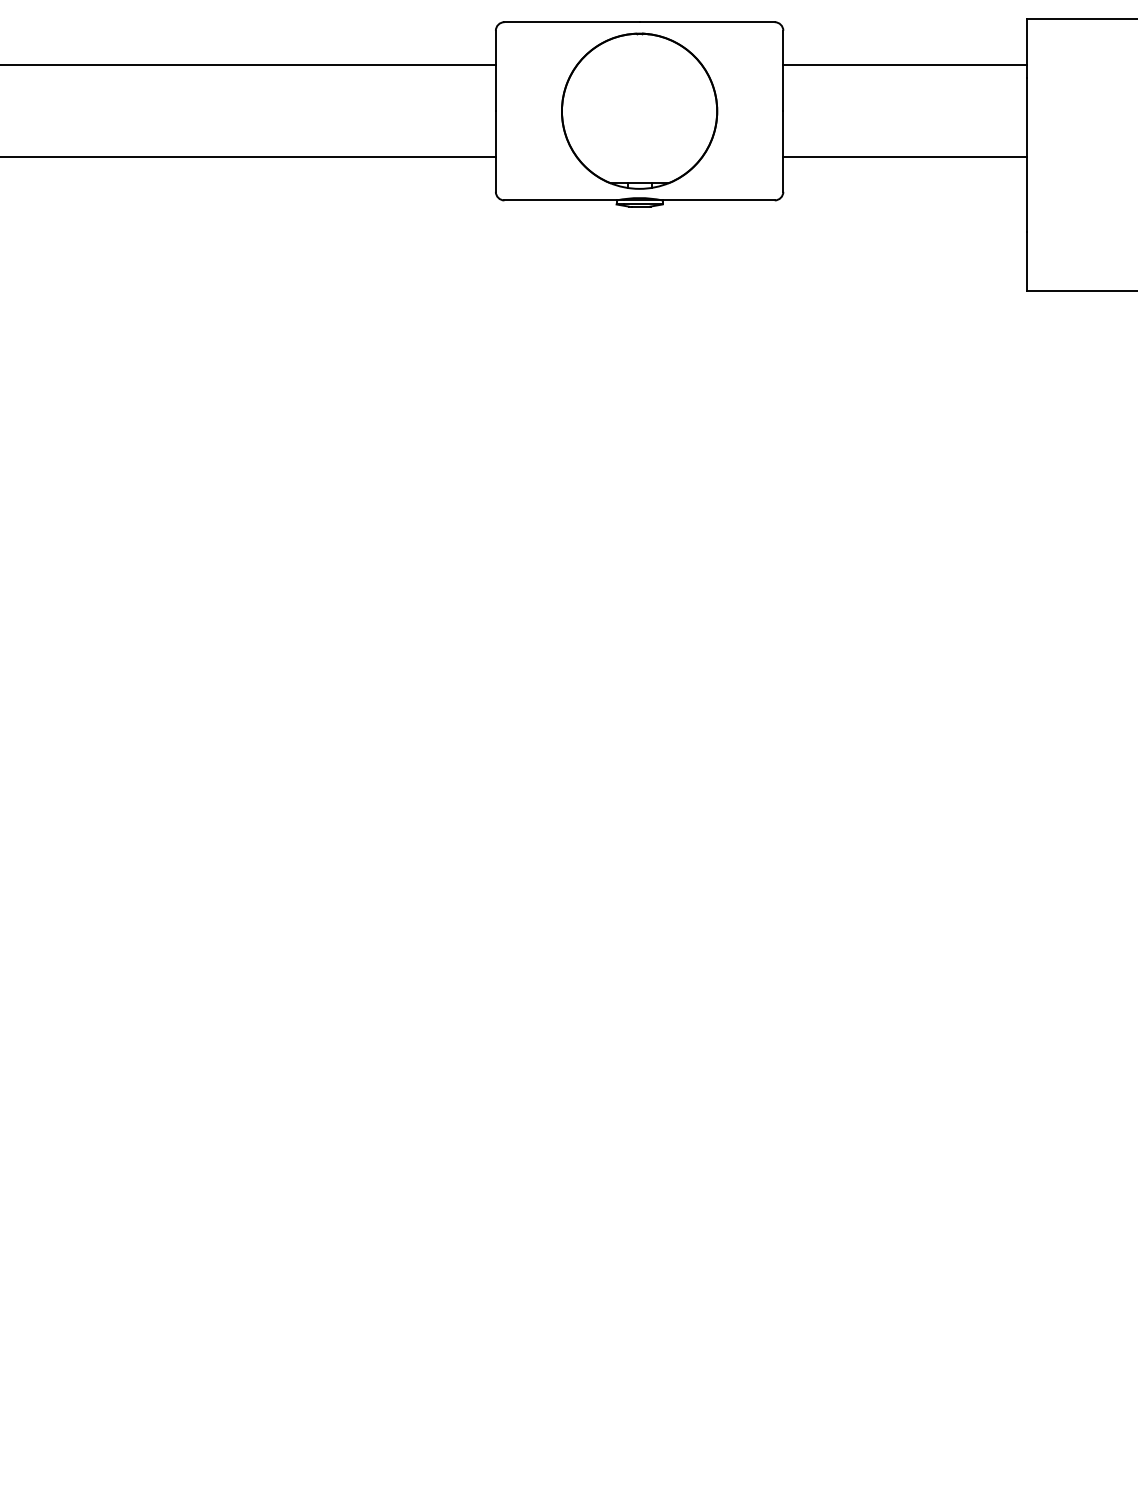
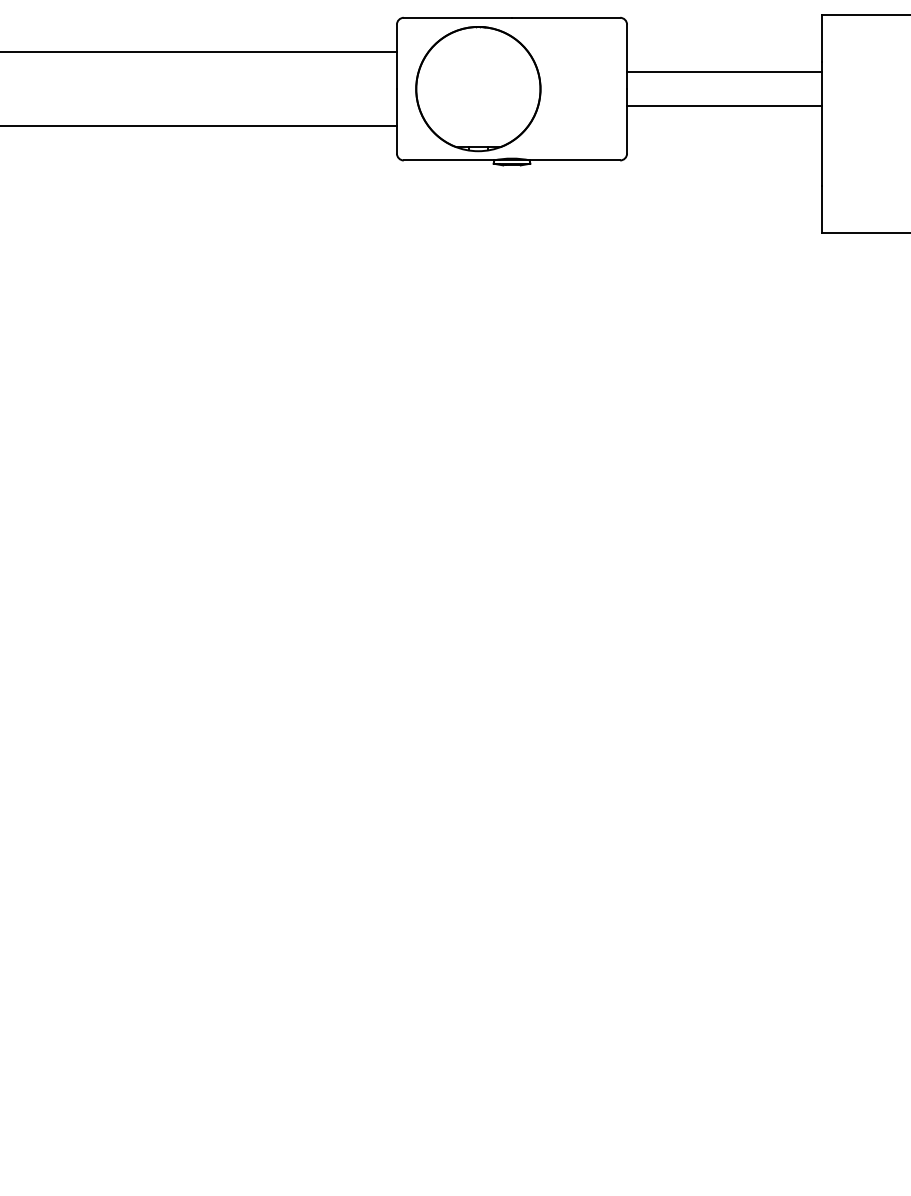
line: (904, 65) -> (724, 106), moved
part: (639, 110) -> (478, 88), moved
line: (904, 157) -> (724, 71), moved

